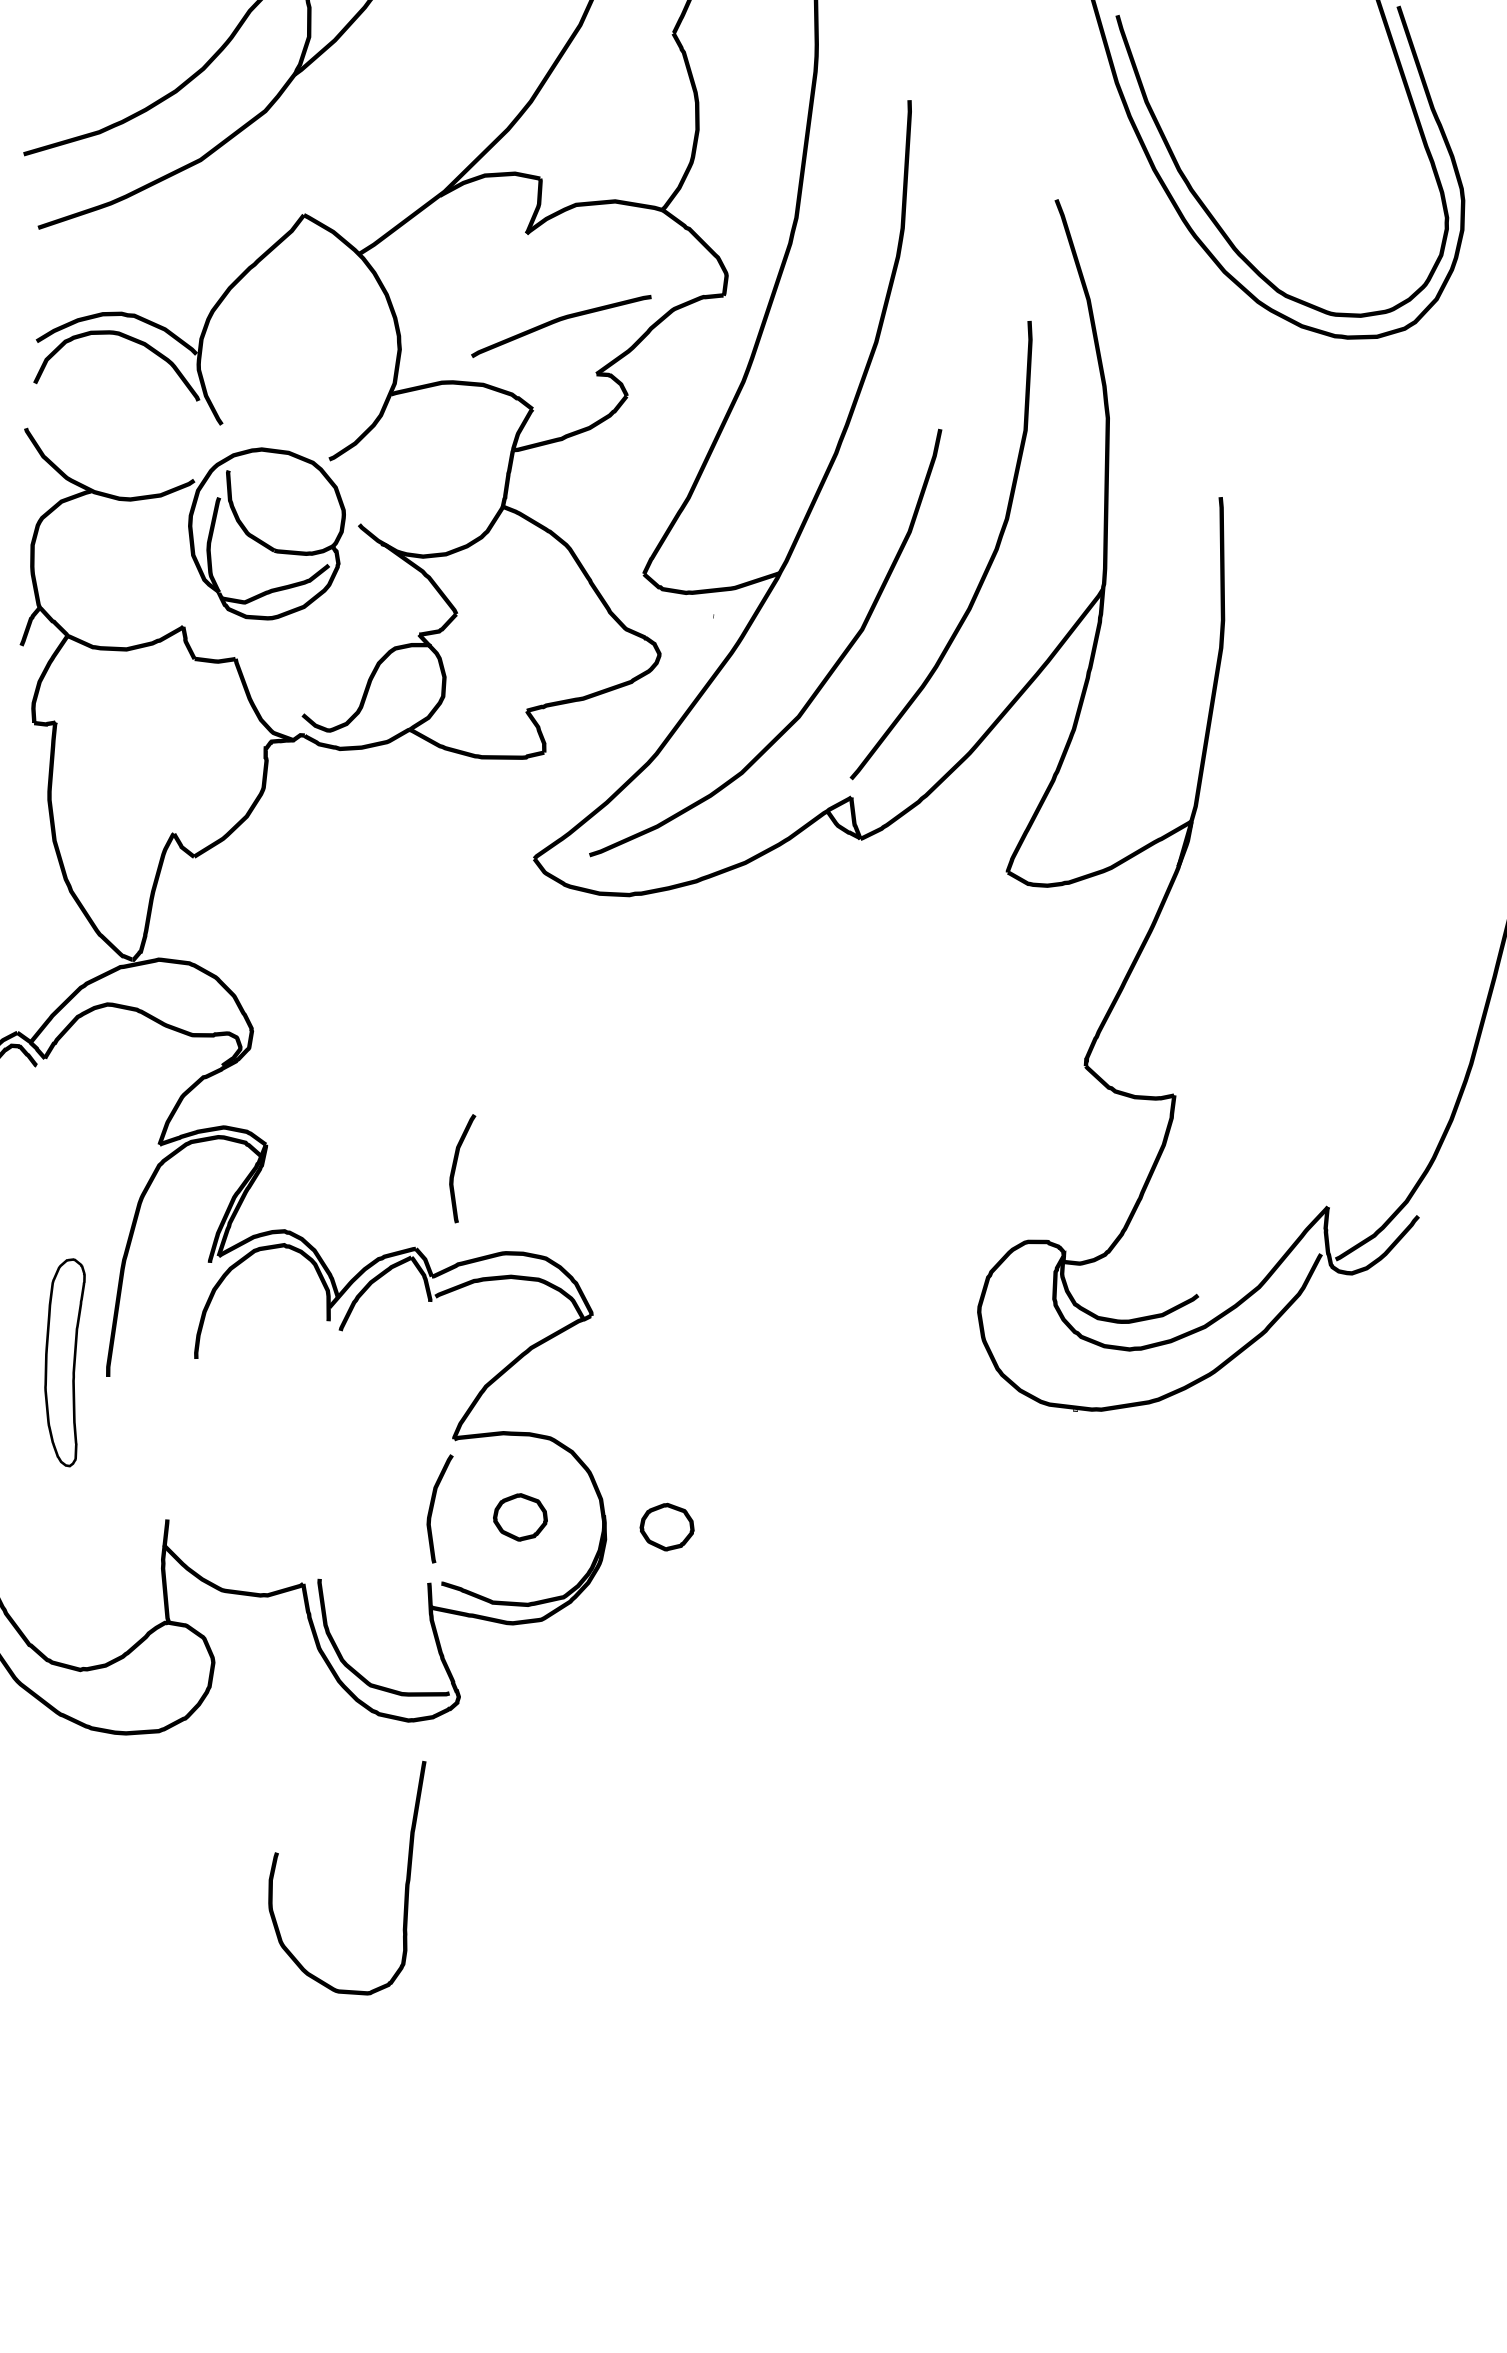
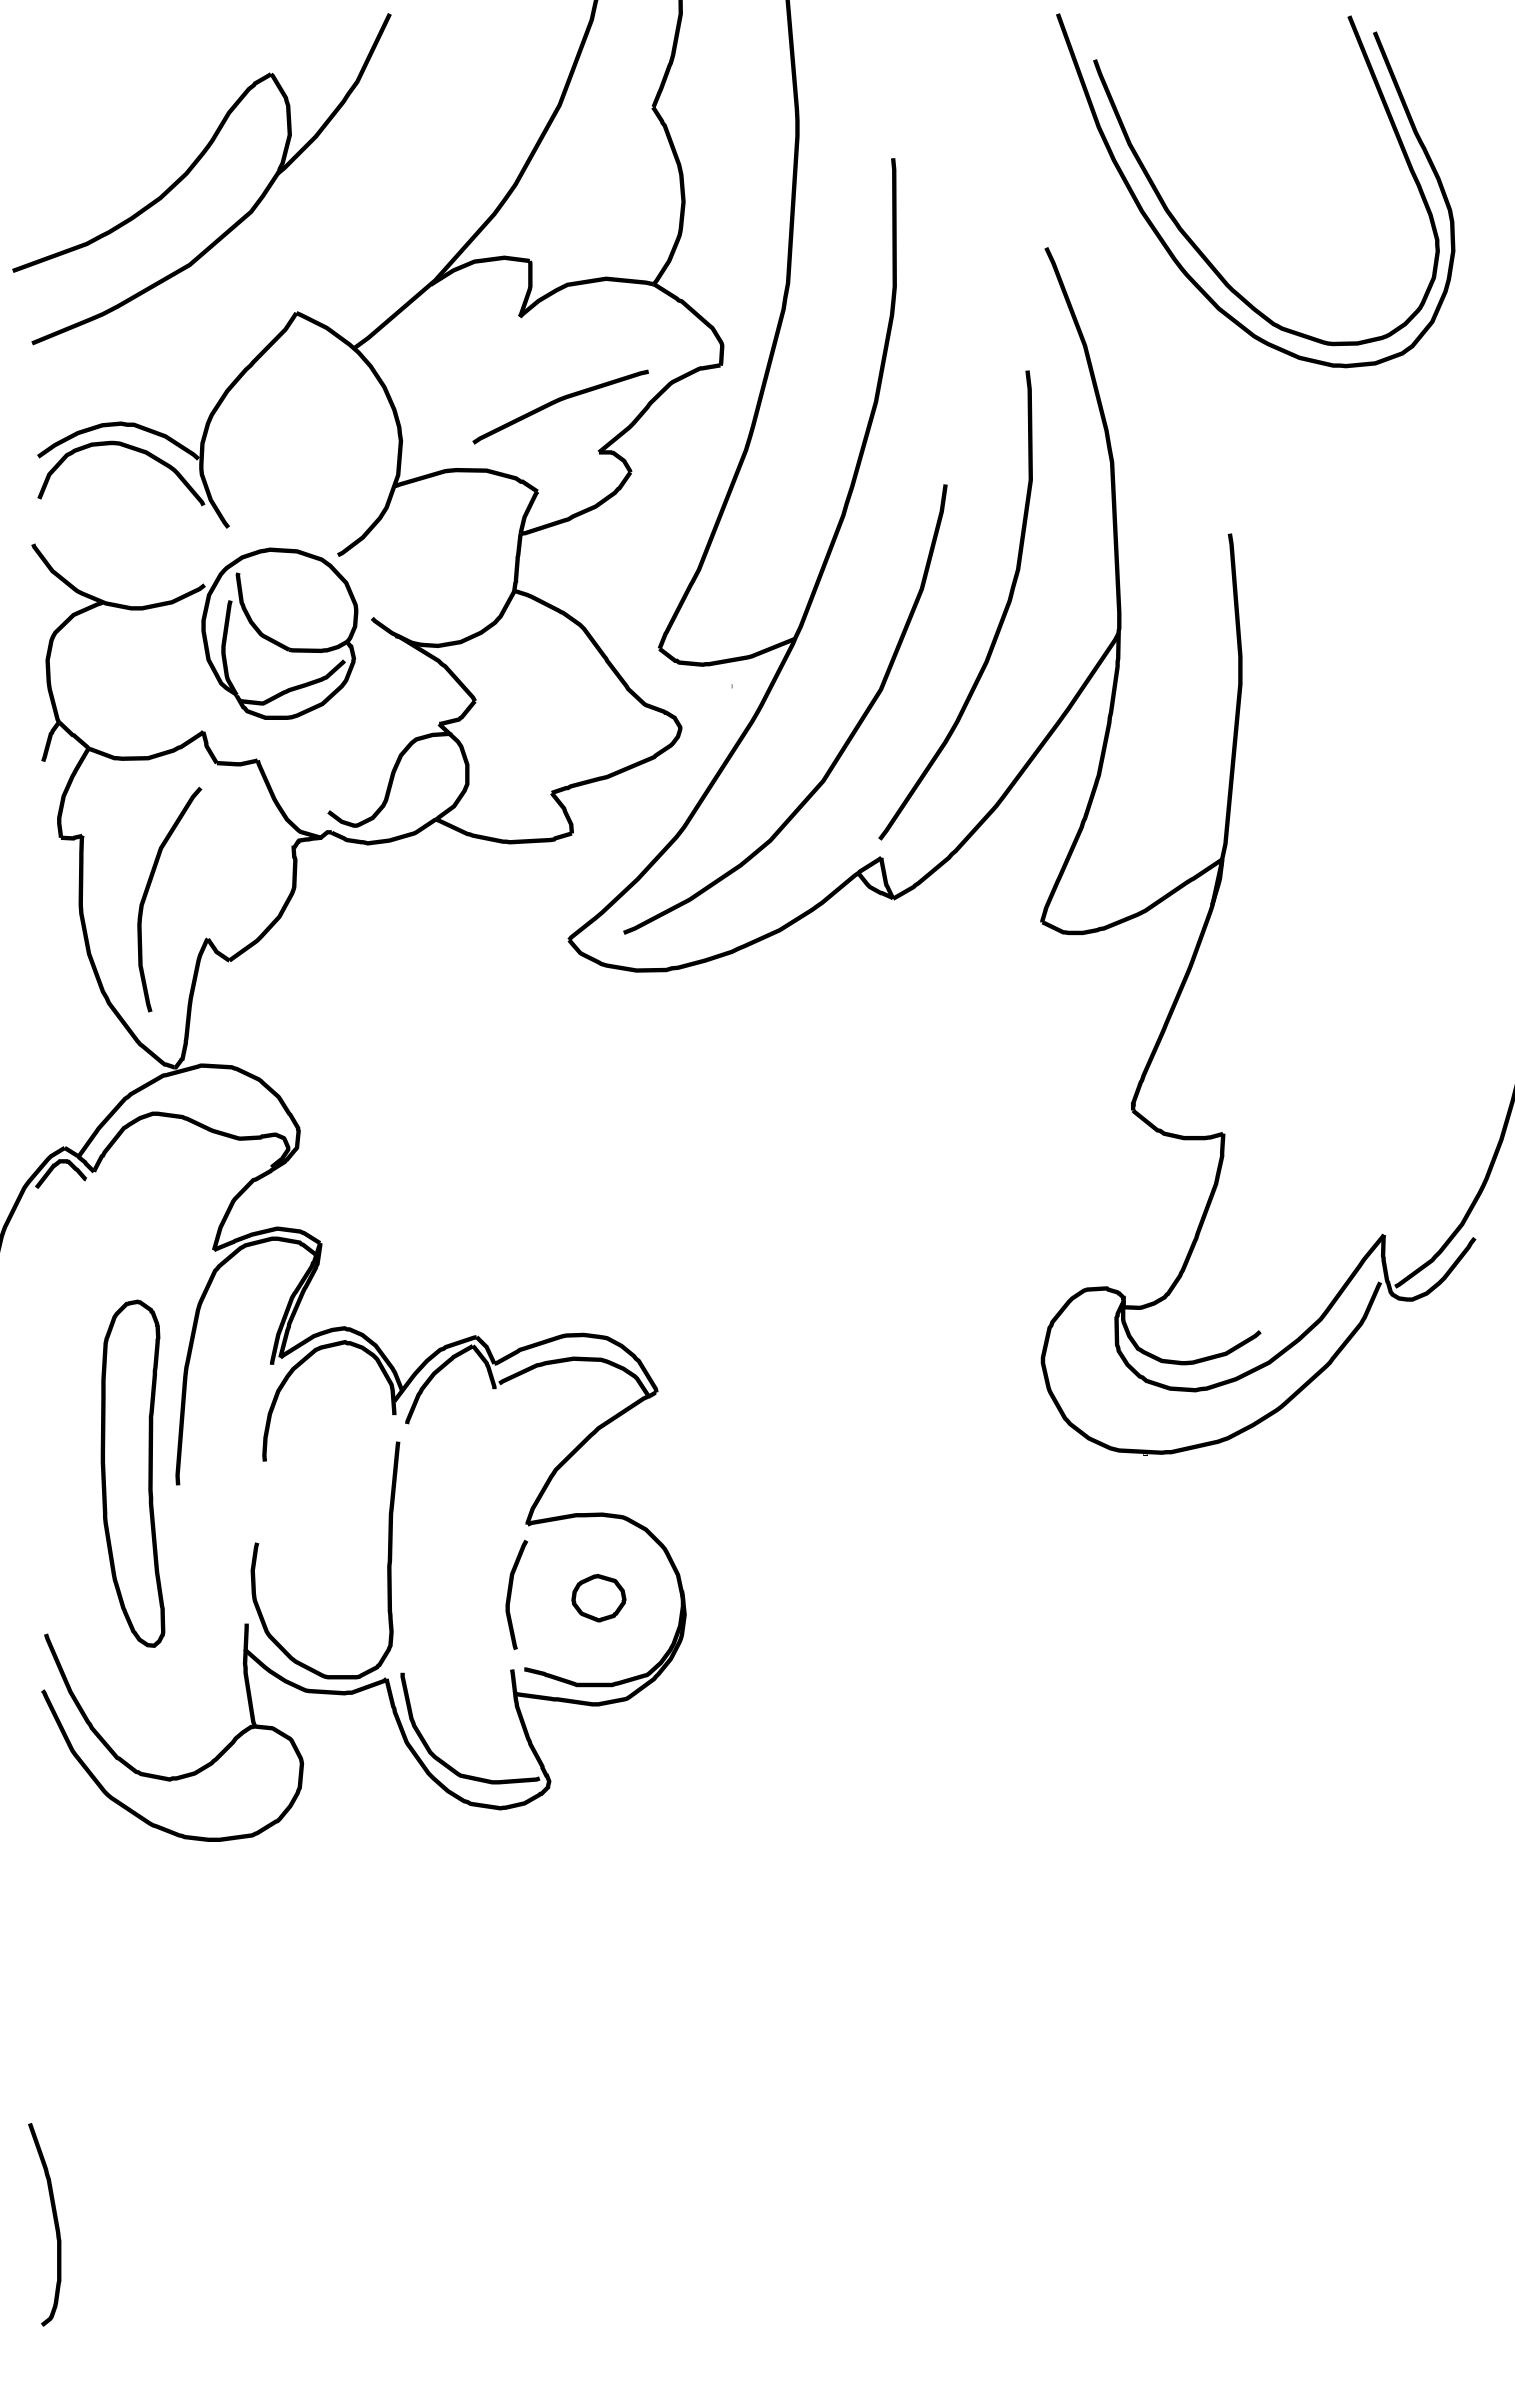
curve: (117, 783) -> (148, 892), added
curve: (456, 1167) -> (511, 1253), removed
part: (63, 1362) -> (132, 1473), size x1.67
part: (666, 1527) -> (745, 1598), removed
curve: (405, 1878) -> (387, 1560), moved

